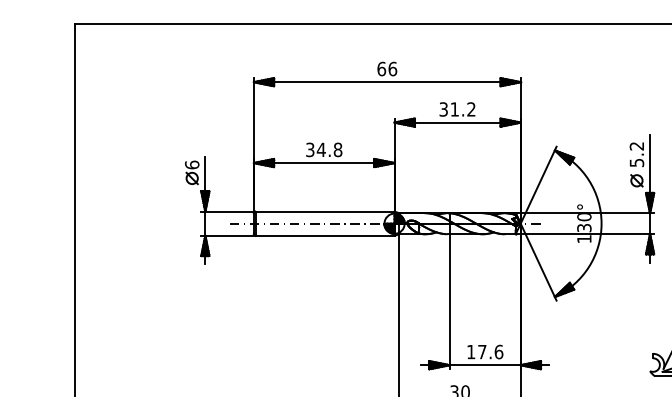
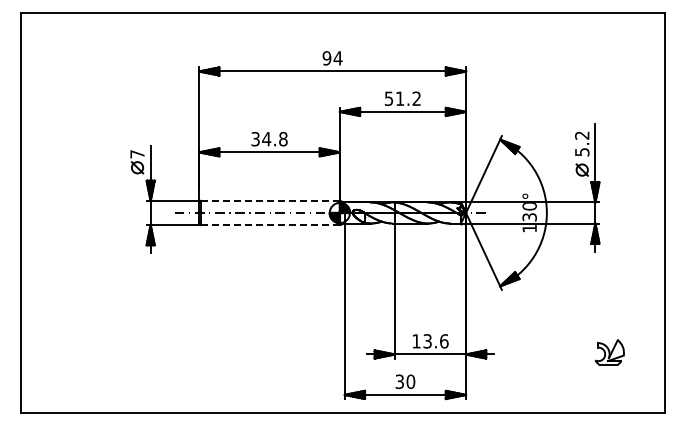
text: (387, 69) -> (332, 58), 66 -> 94
text: (444, 109) -> (389, 98), 31.2 -> 51.2
text: (192, 164) -> (137, 153), 6 -> 7
line: (325, 211) -> (270, 200), solid -> dashed
line: (325, 236) -> (270, 225), solid -> dashed
text: (482, 352) -> (427, 341), 17.6 -> 13.6

